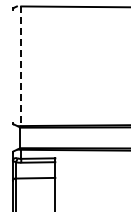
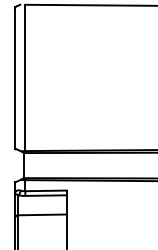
line: (12, 65) -> (14, 77), added
line: (21, 66) -> (25, 78), dashed -> solid

